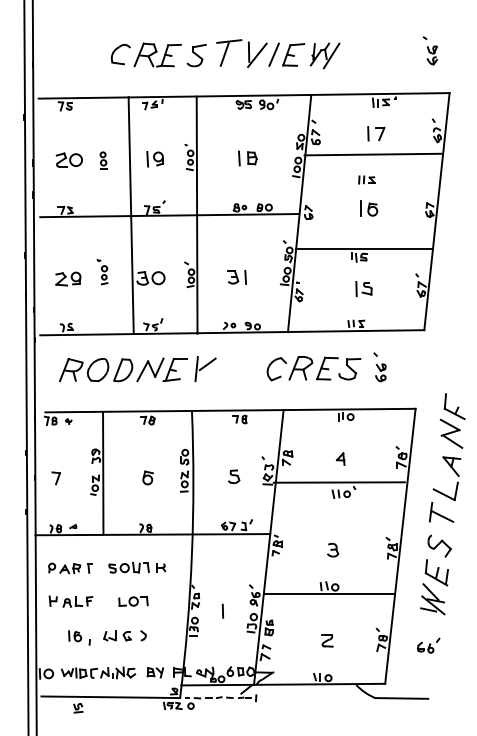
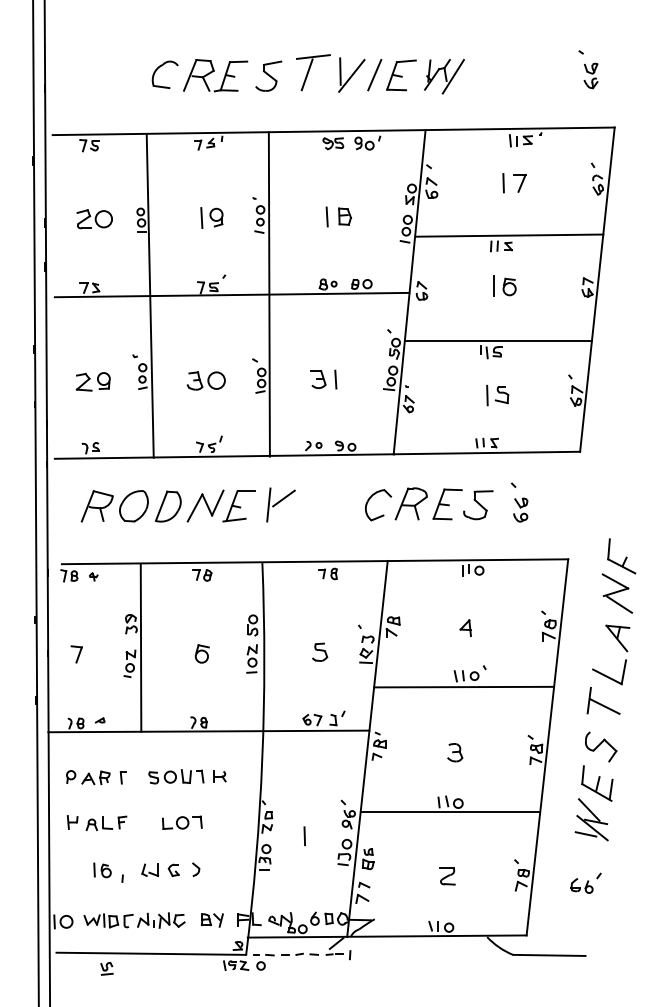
line: (372, 154) -> (509, 235), moved
line: (130, 215) -> (149, 295), moved
line: (339, 482) -> (463, 686), moved

